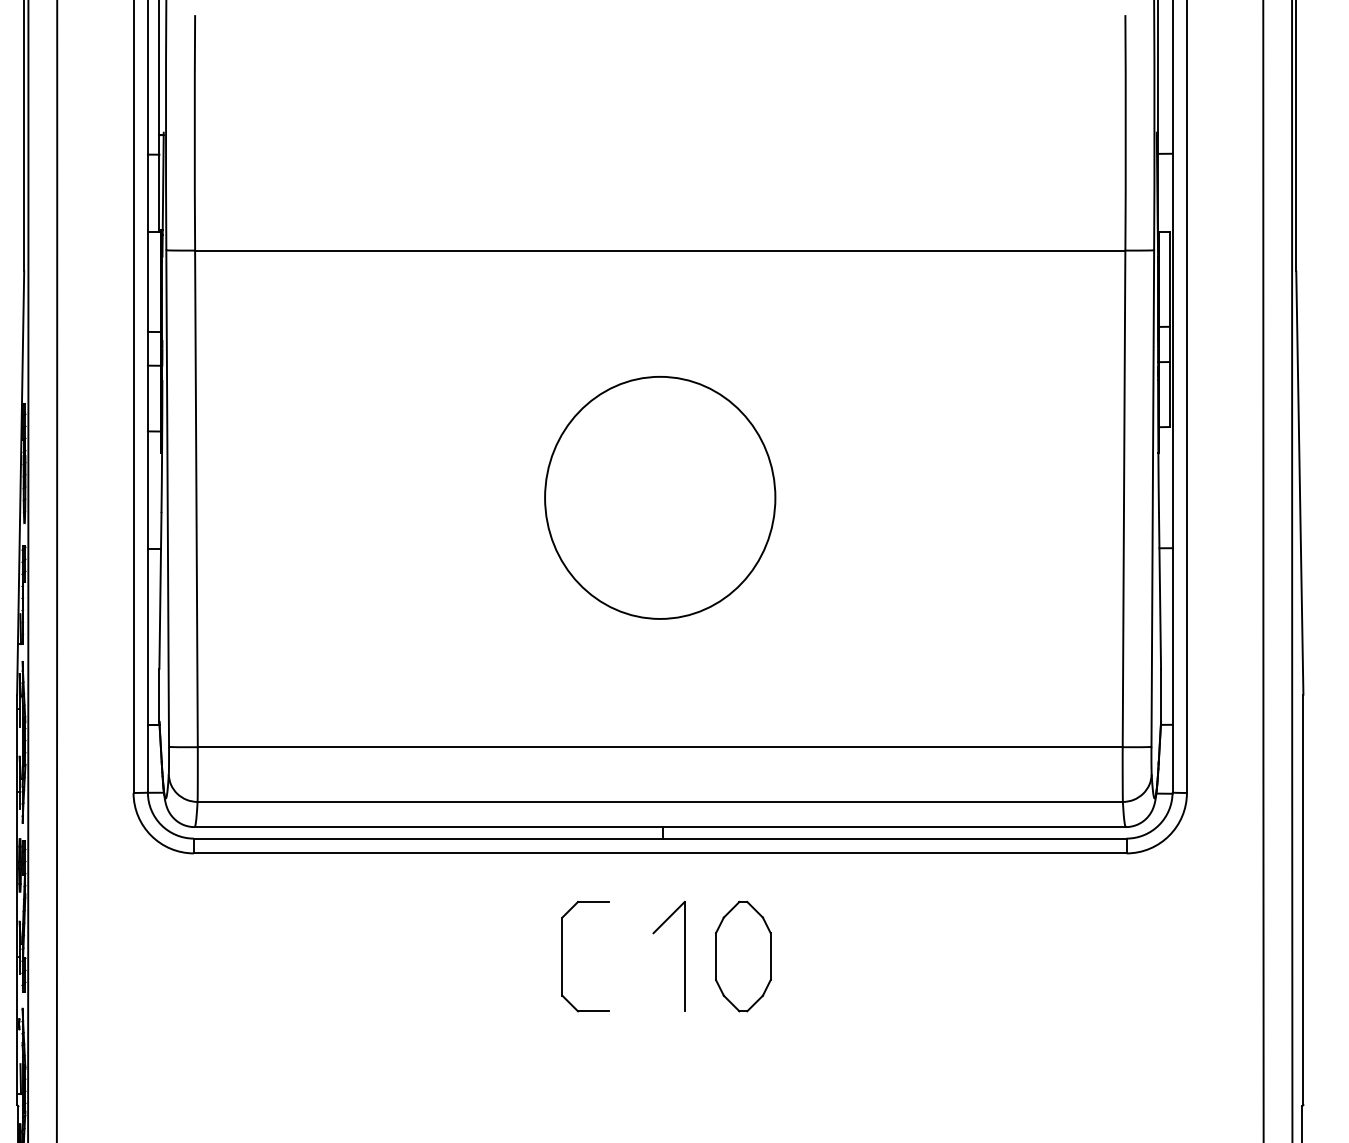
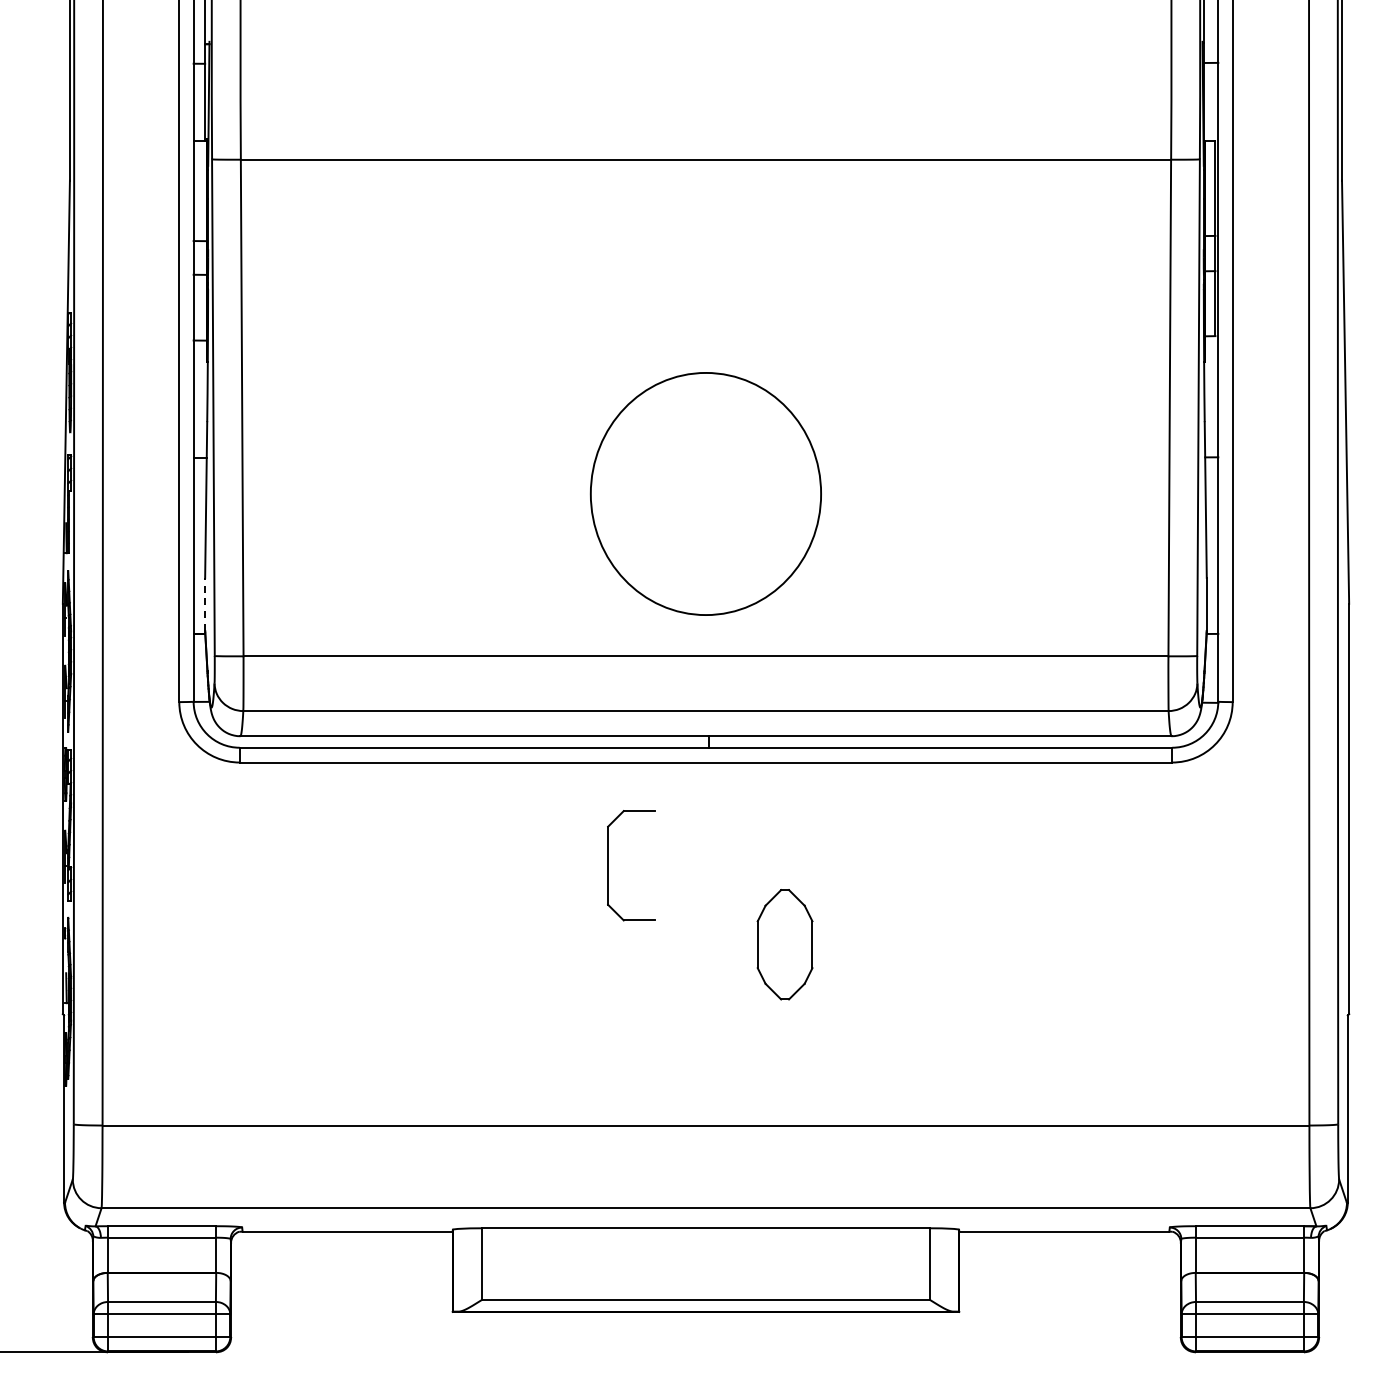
part: (659, 497) -> (705, 493), moved
line: (159, 695) -> (205, 604), solid -> dashed
part: (684, 956) -> (730, 865), removed
part: (742, 956) -> (784, 944), moved

